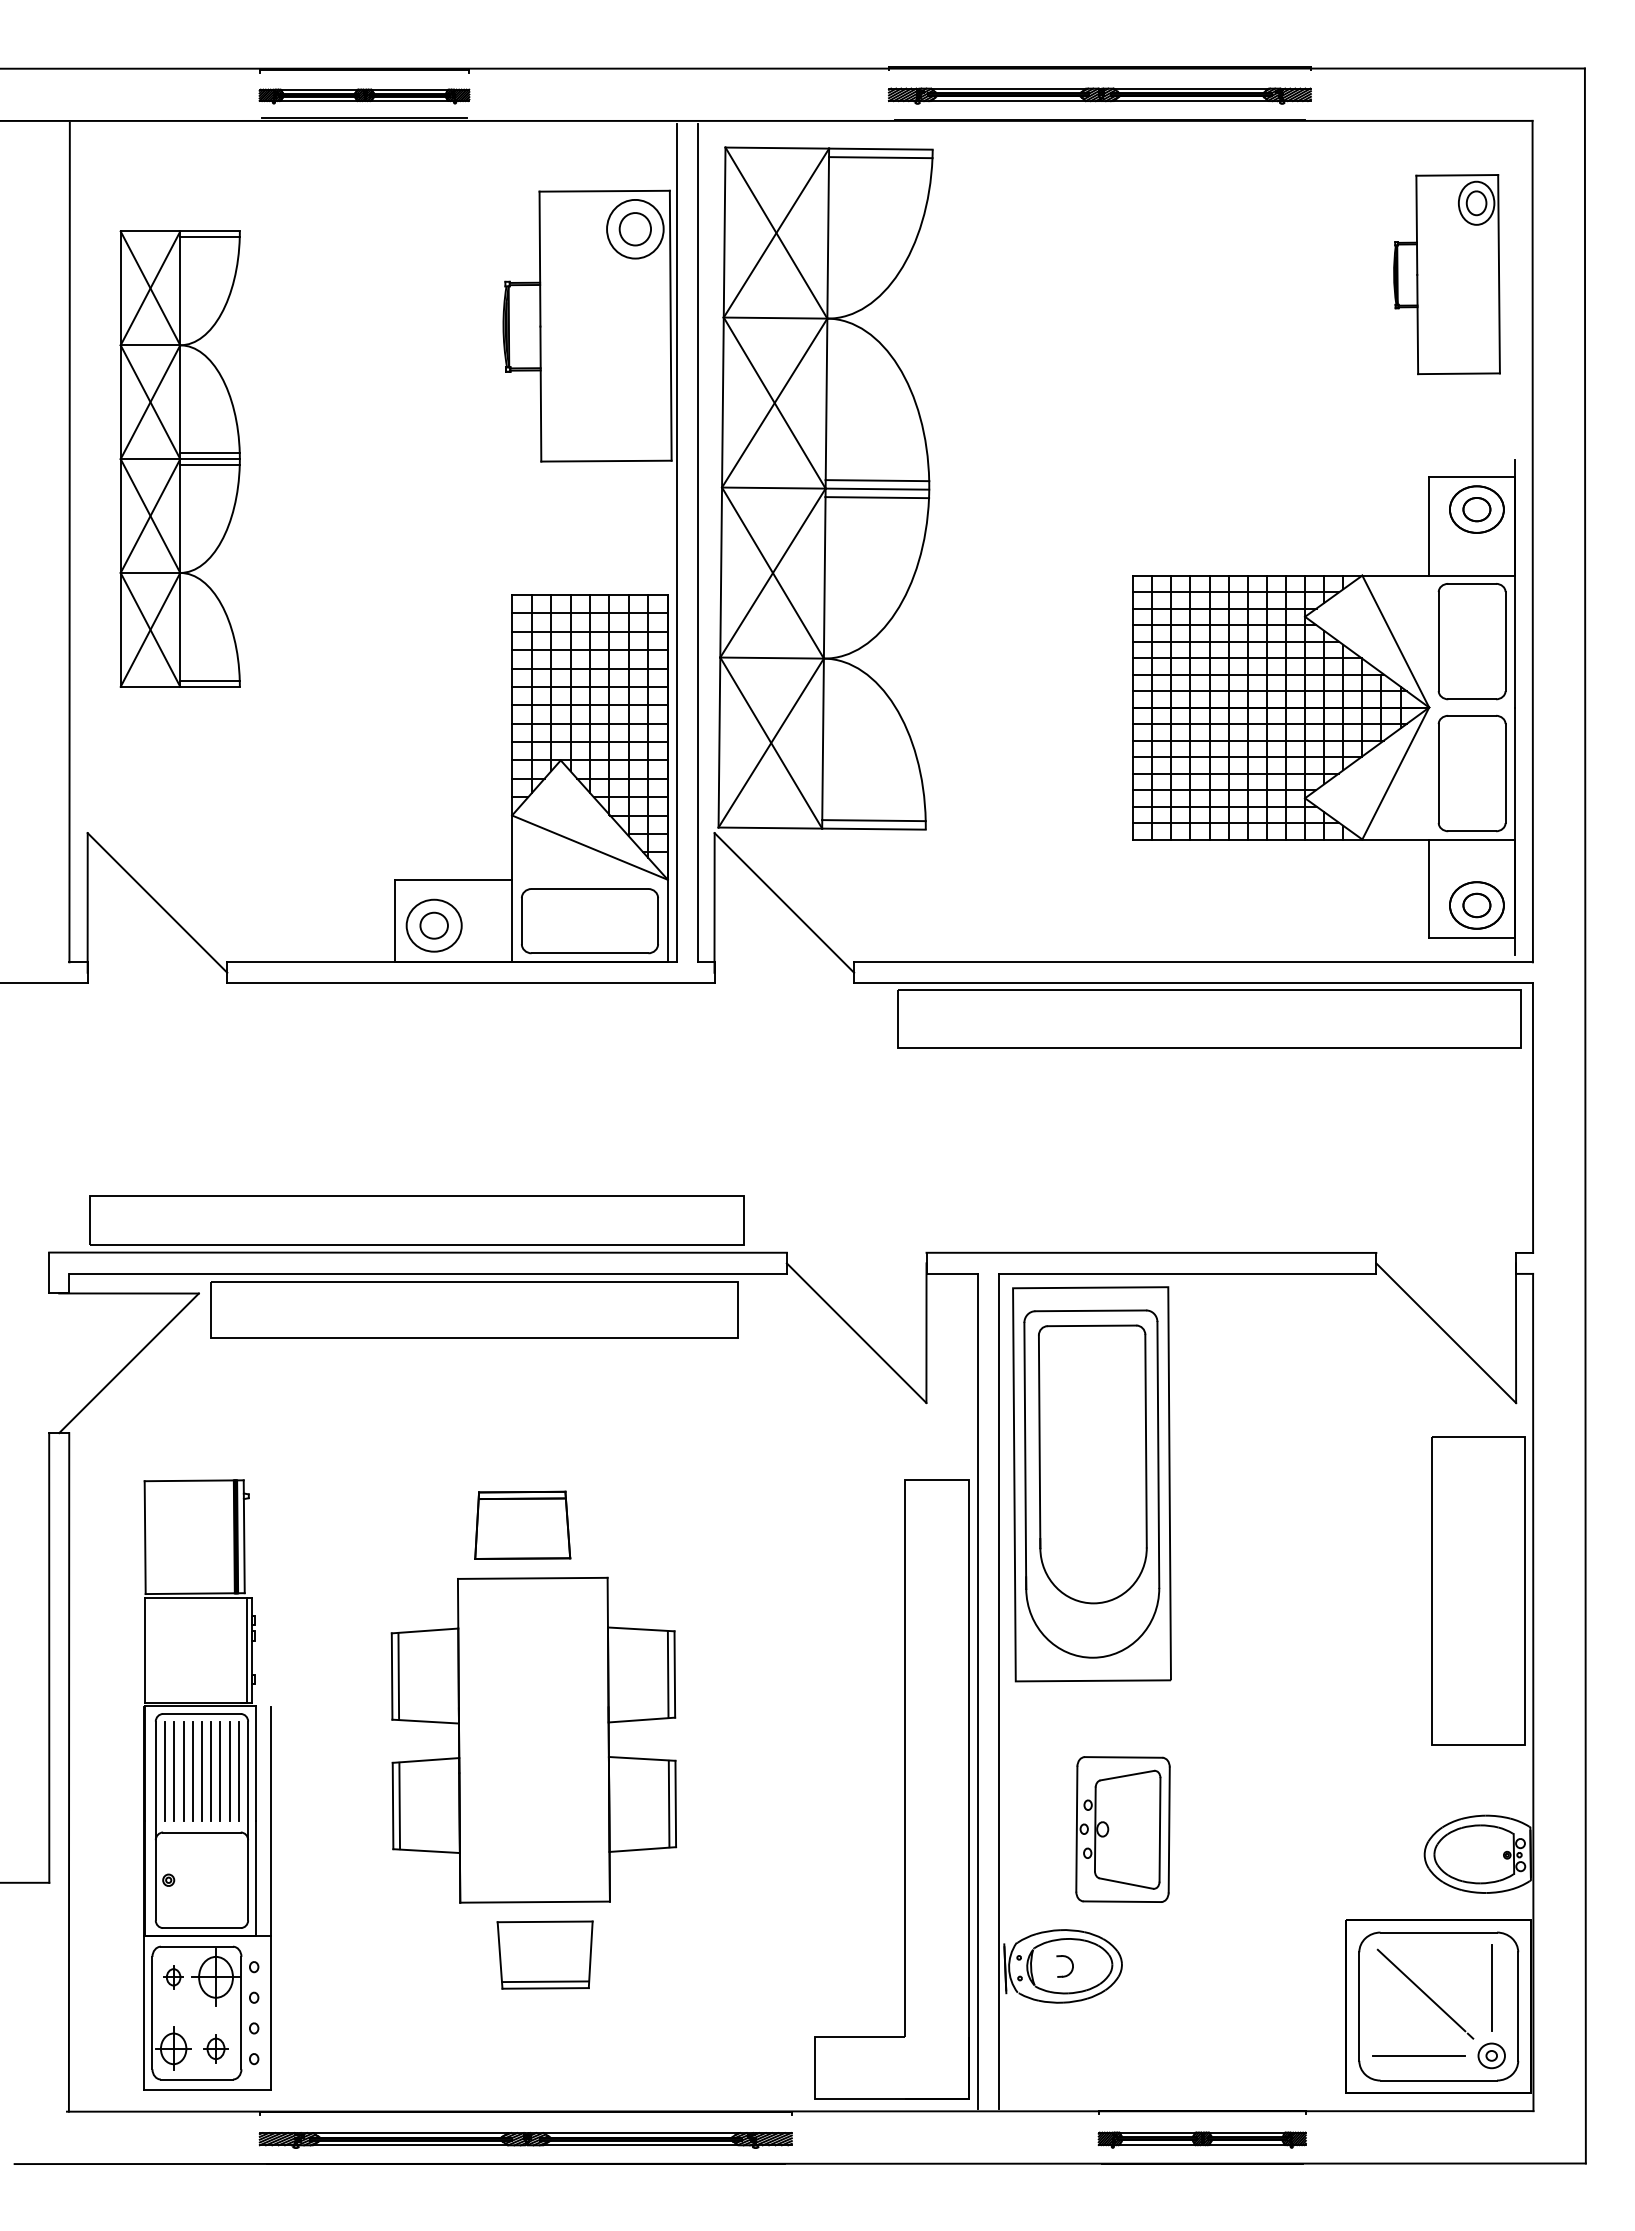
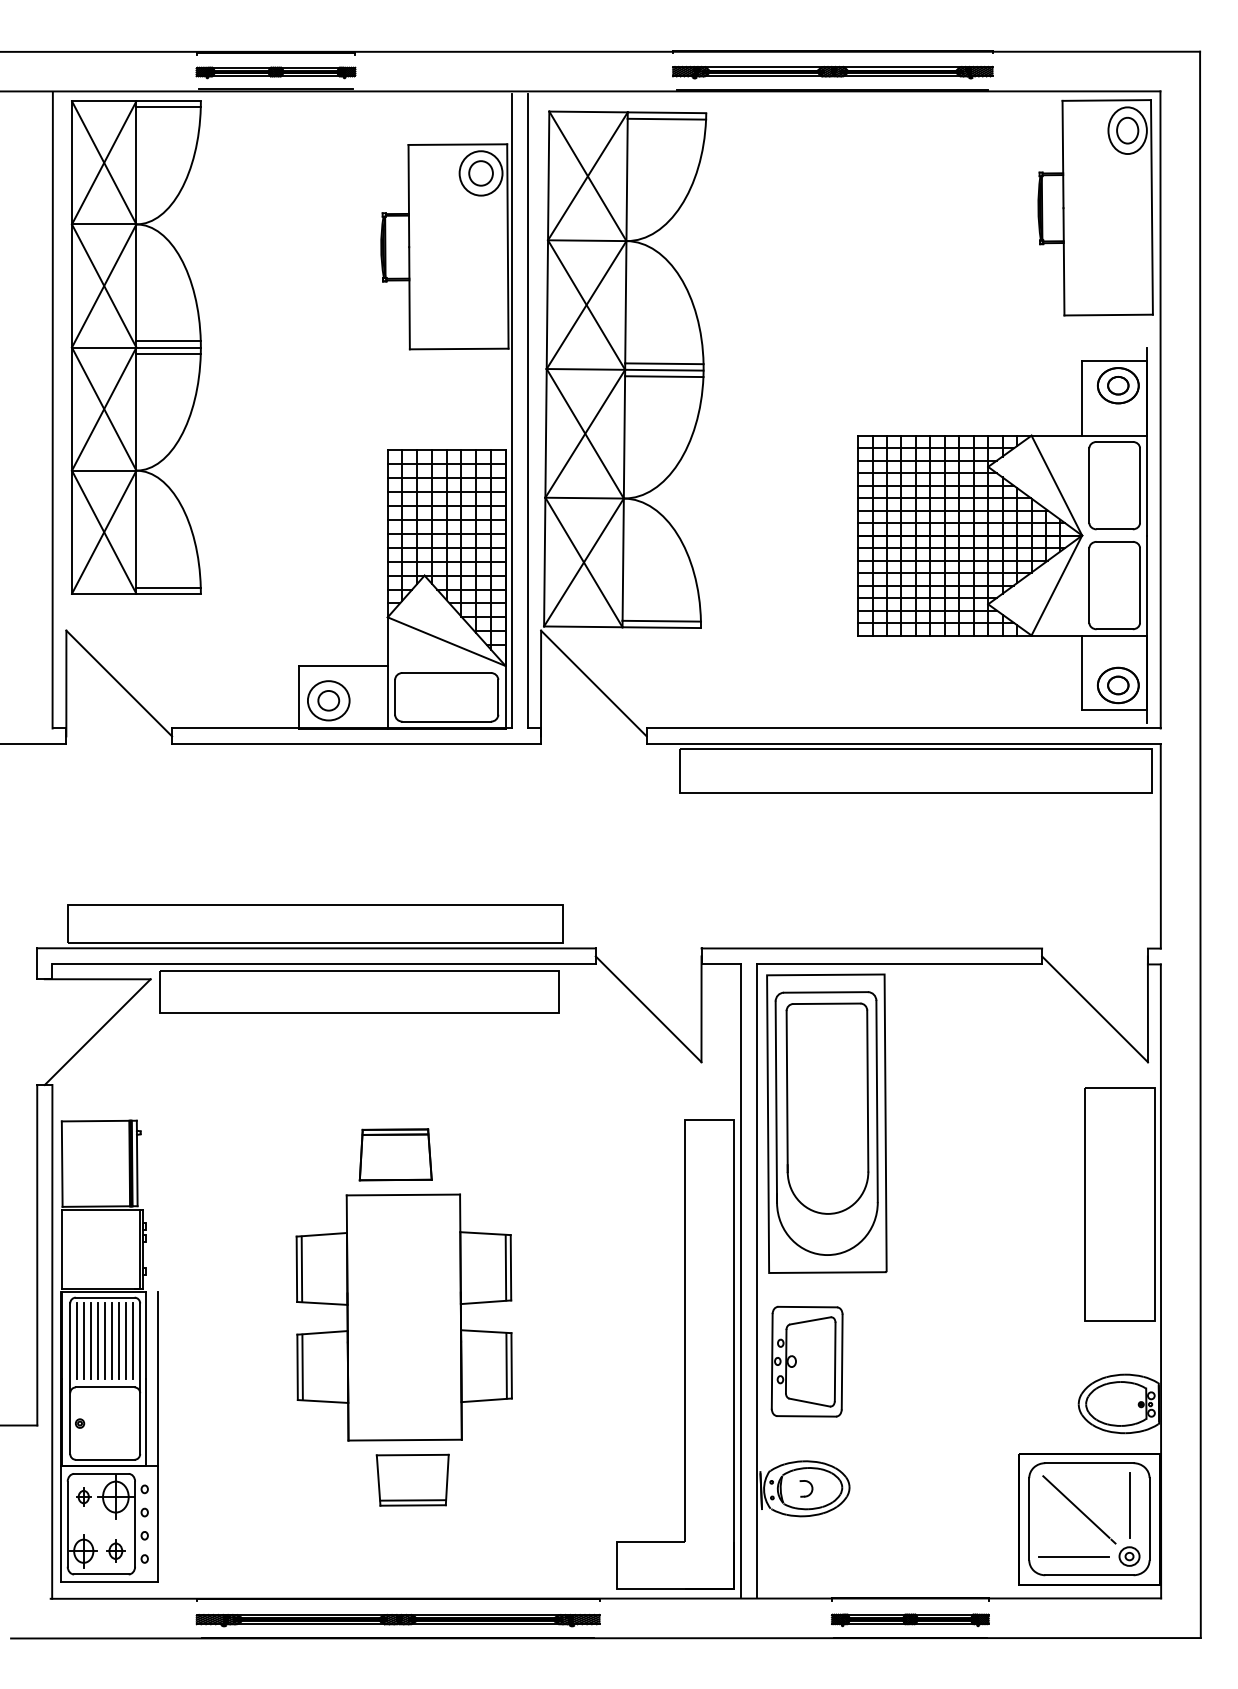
part: (1446, 274) -> (1095, 207), size x1.43
part: (180, 458) -> (136, 347), size x1.43
part: (207, 1784) -> (109, 1351), moved
part: (1122, 1829) -> (806, 1361), moved

